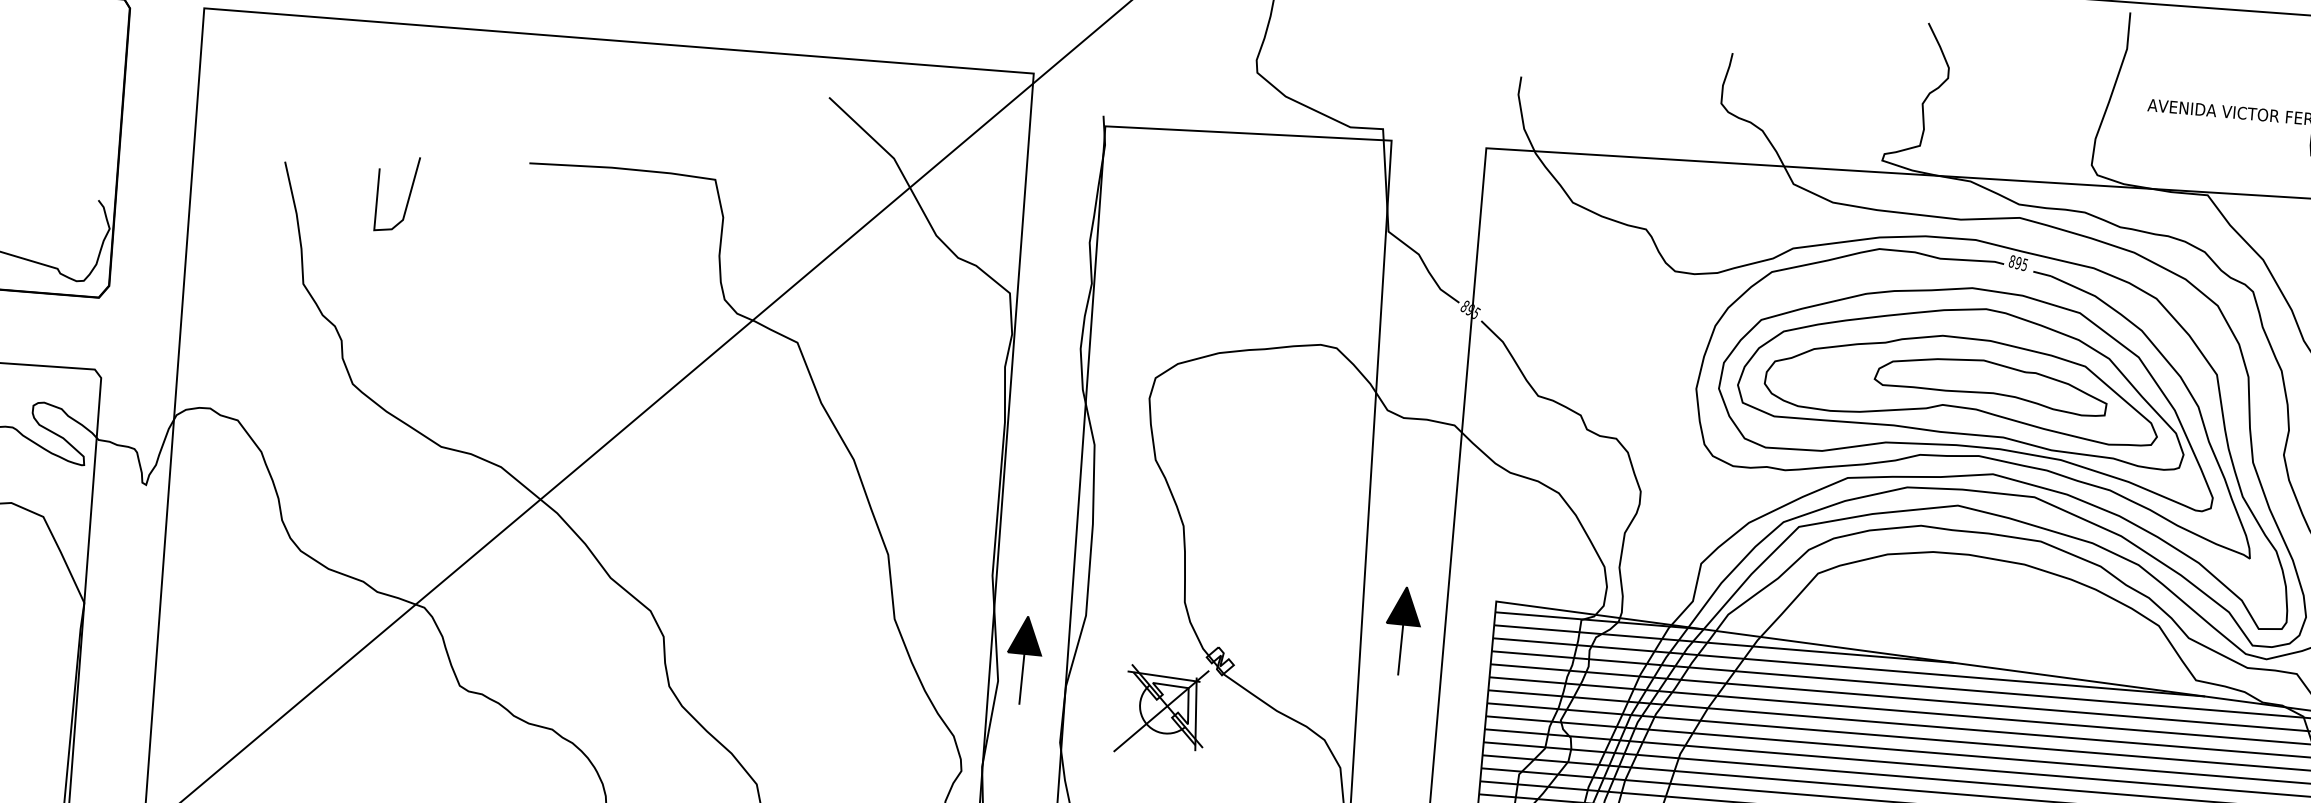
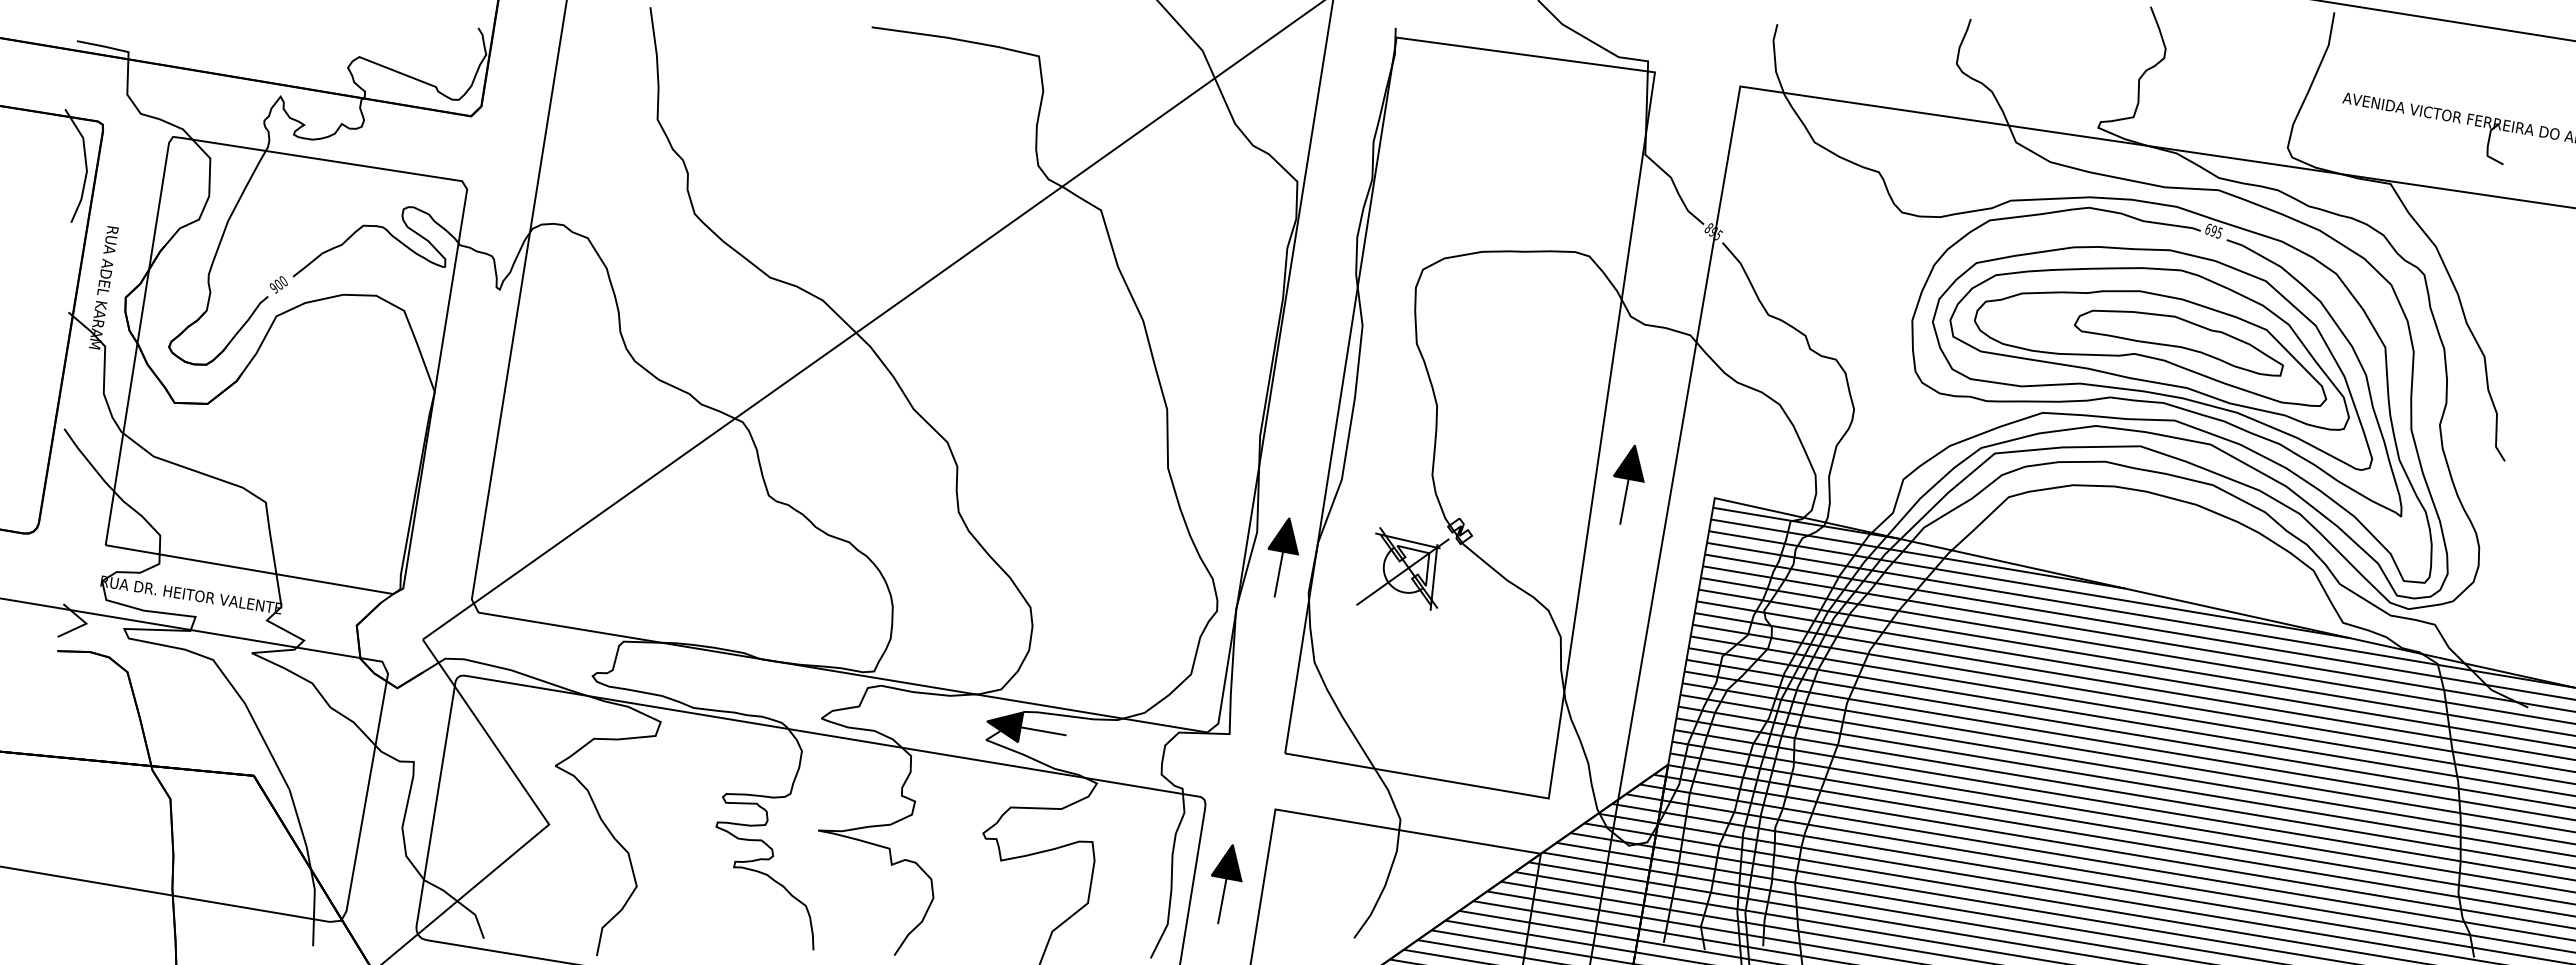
curve: (408, 195) -> (759, 47), removed
text: (2012, 260) -> (2208, 228), 895 -> 695
part: (1403, 630) -> (1628, 484), moved
part: (1025, 660) -> (1283, 557), moved

